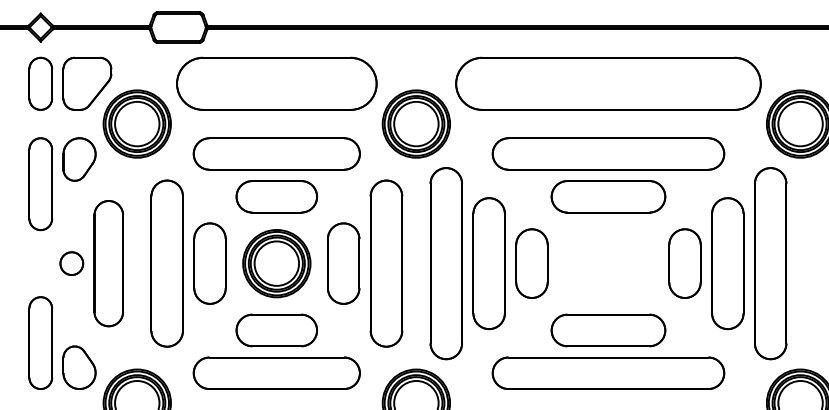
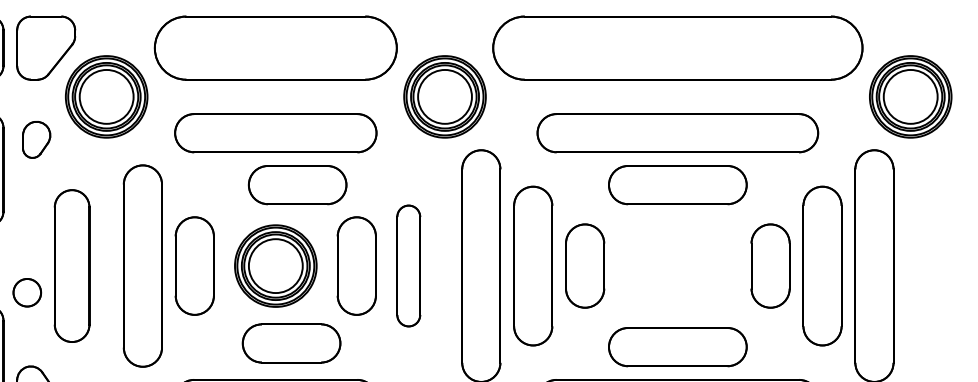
part: (79, 159) -> (36, 139), size x0.7
part: (276, 196) -> (297, 184), moved
part: (71, 263) -> (26, 292), moved
part: (386, 263) -> (408, 265), size x0.6
part: (276, 330) -> (291, 343), moved

